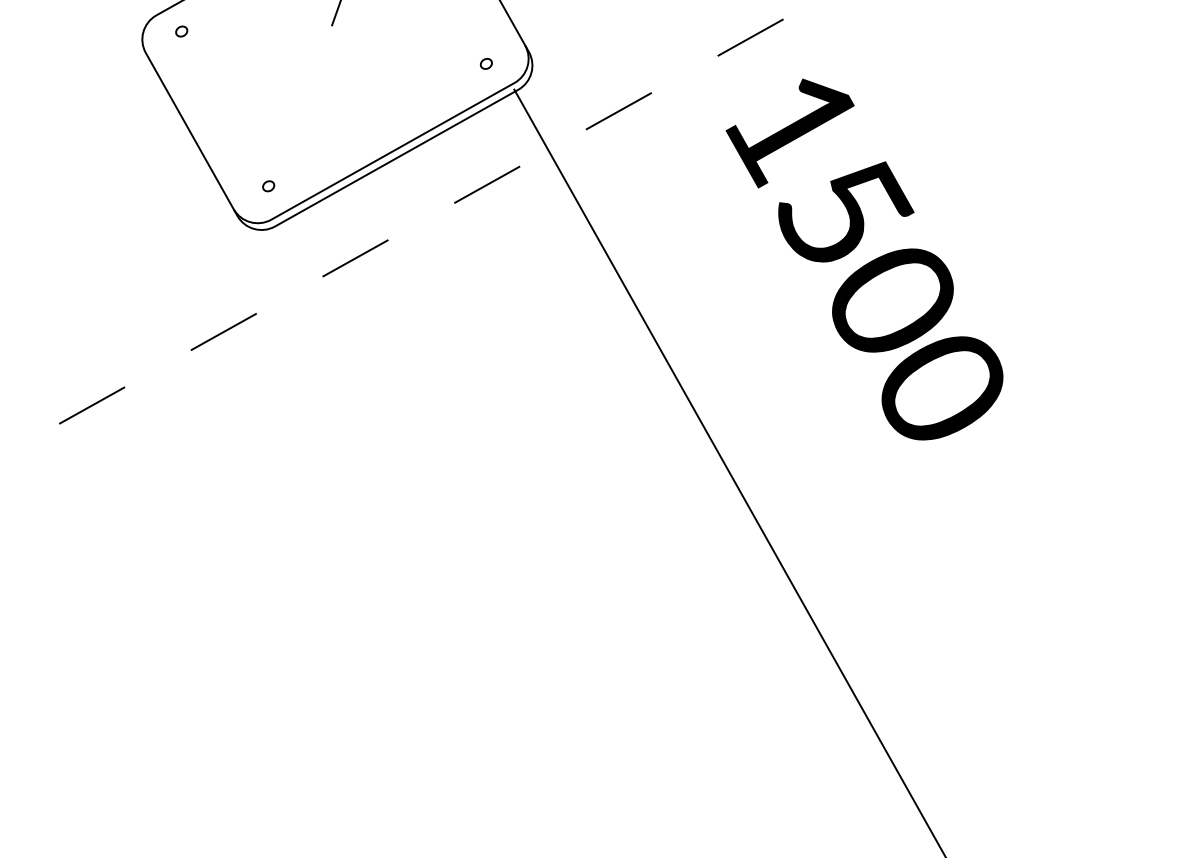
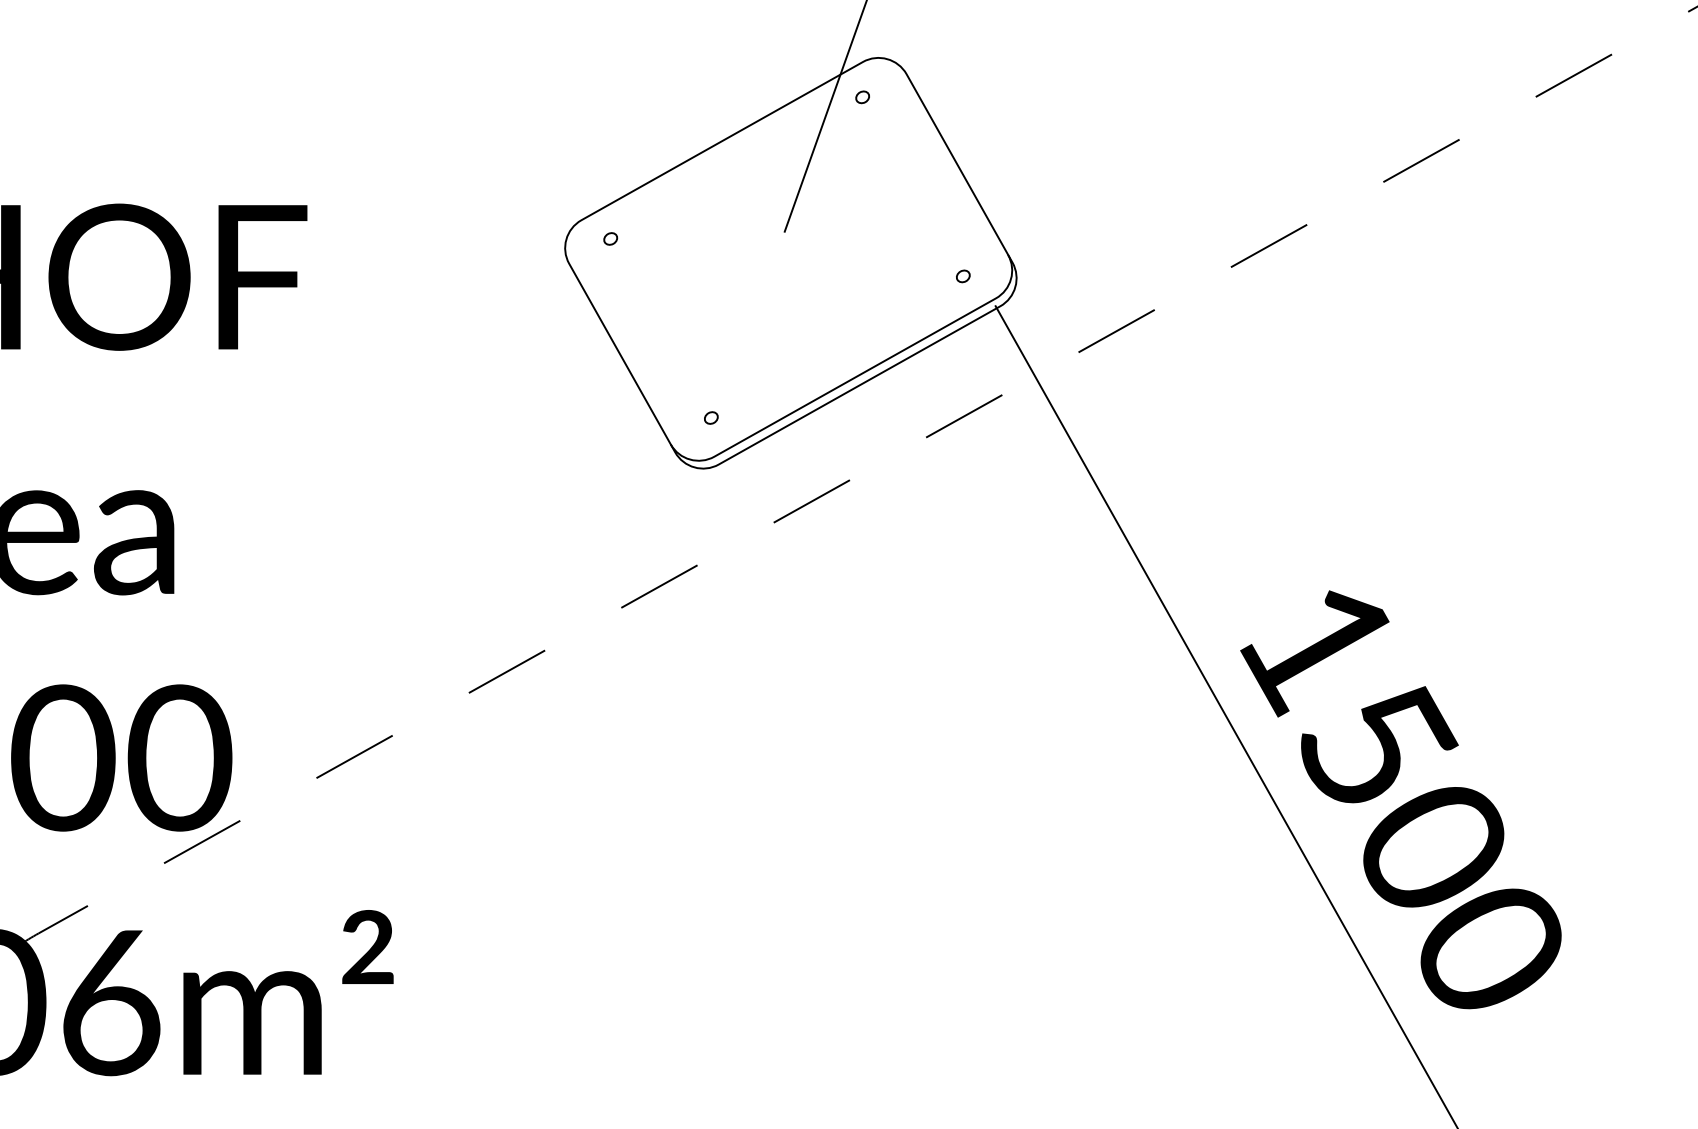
text: (864, 259) -> (1400, 799), moved

